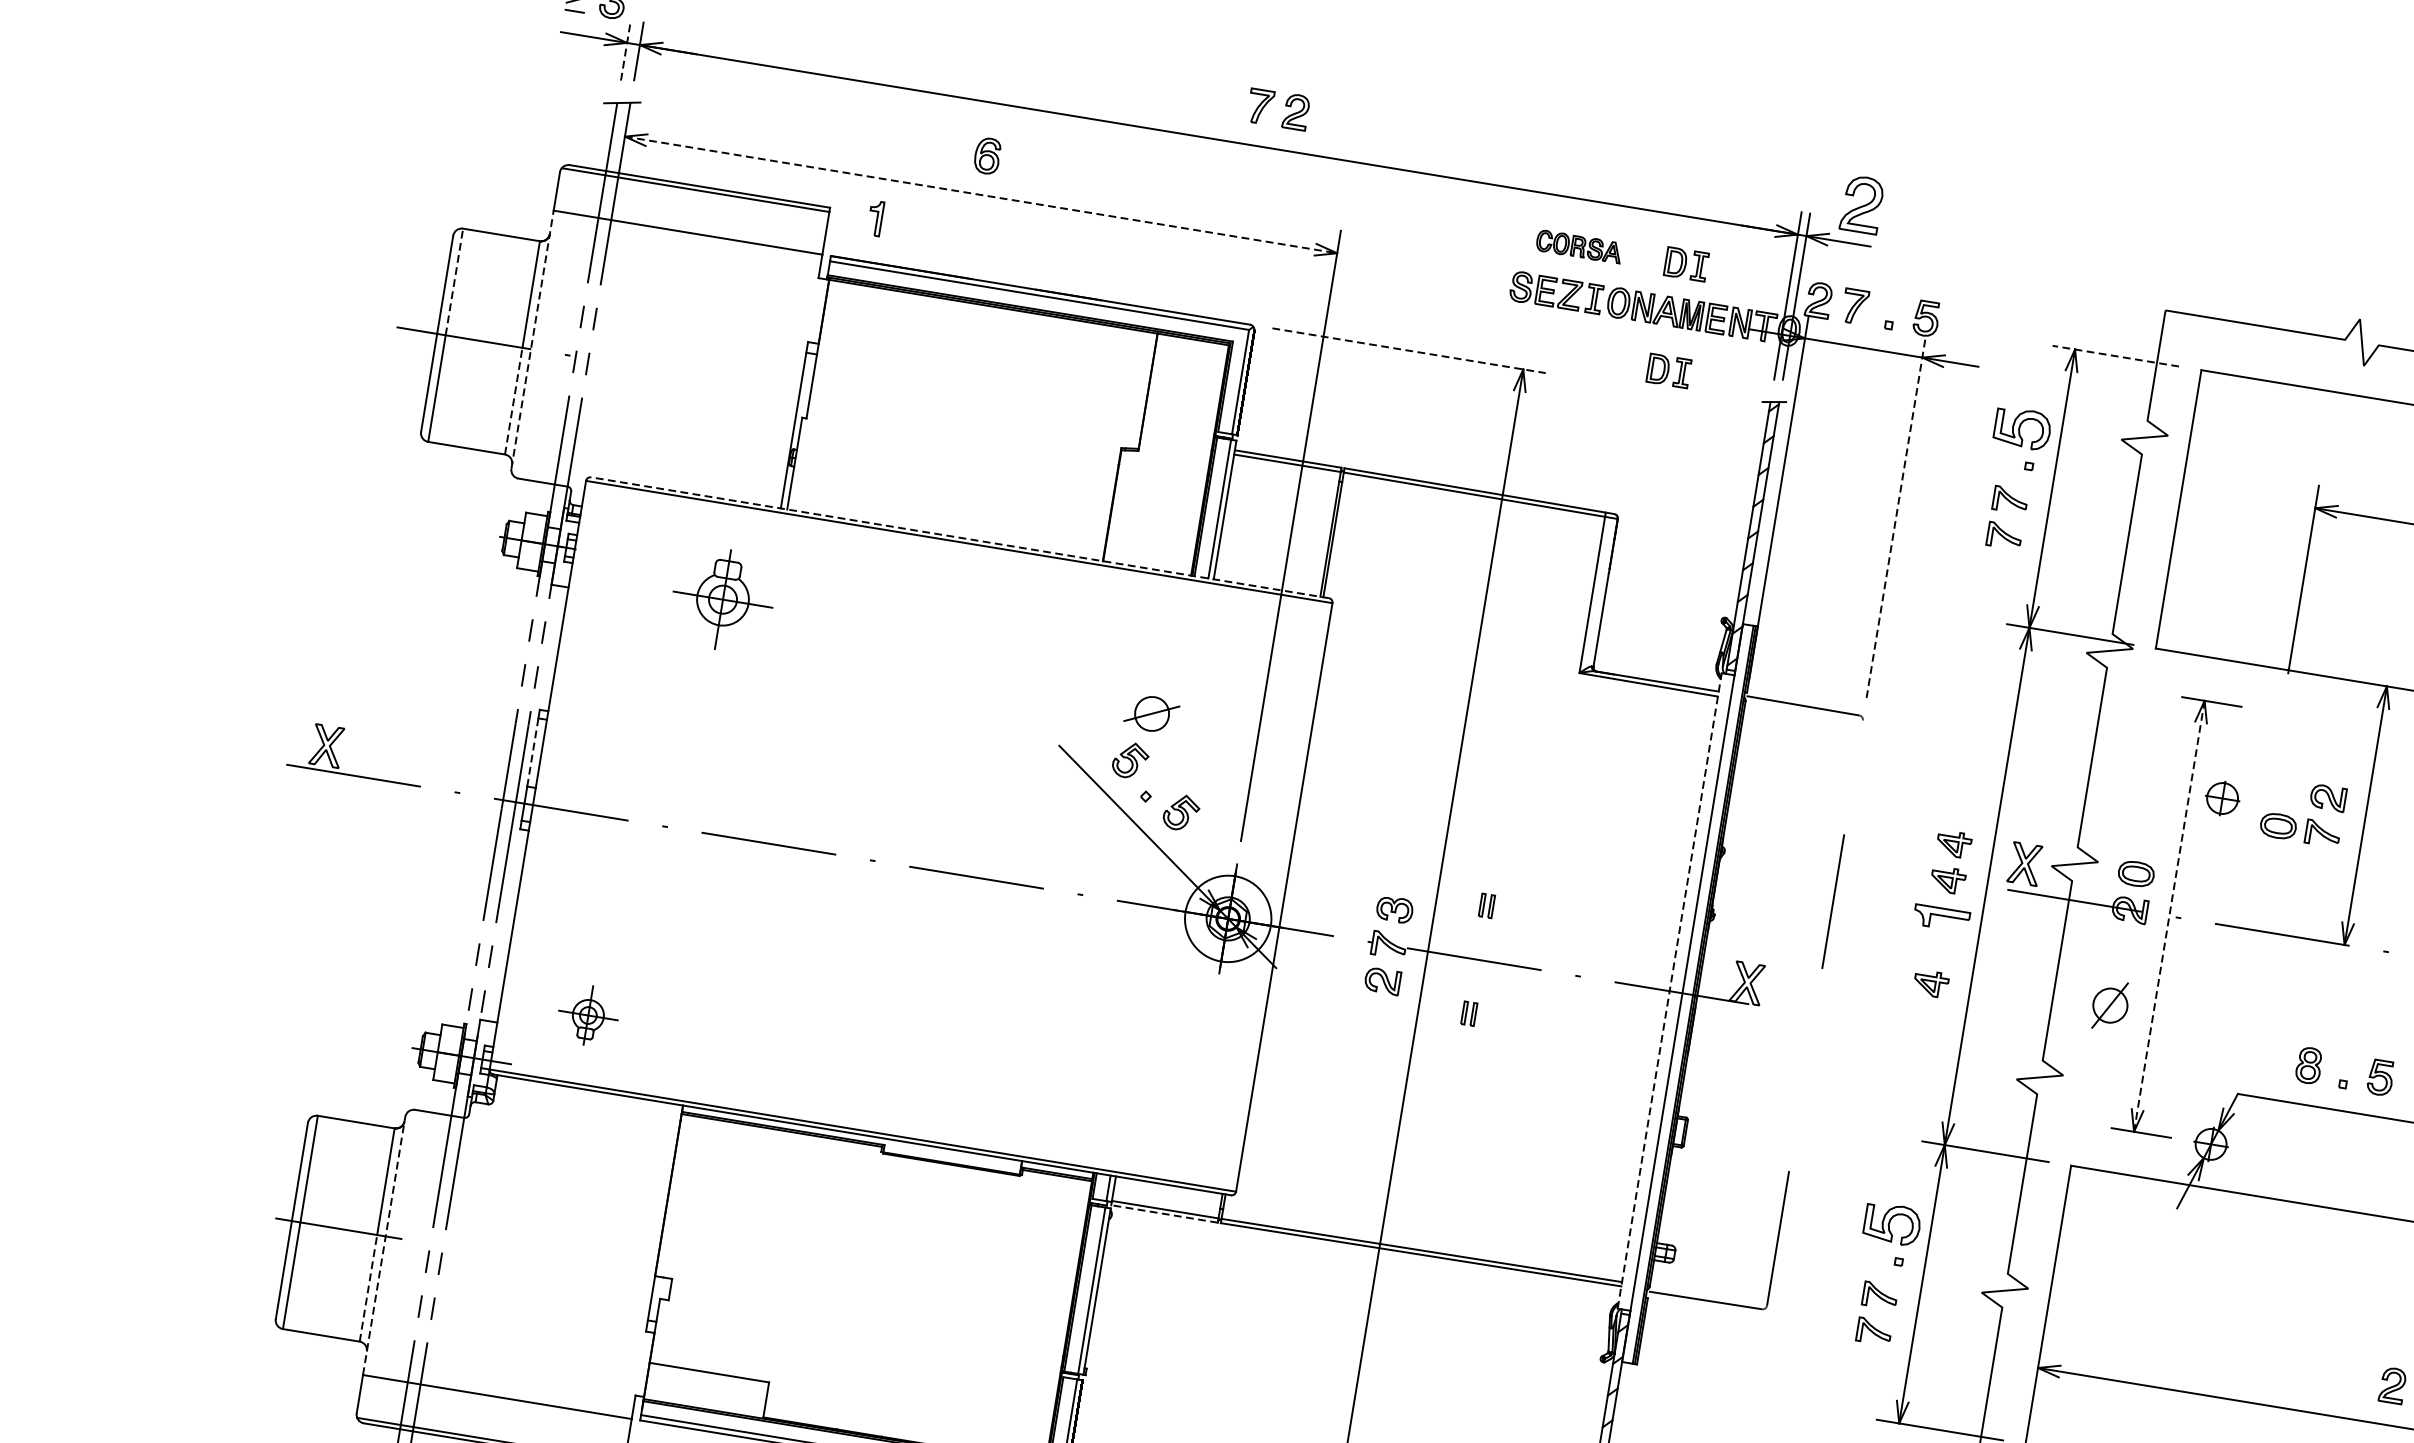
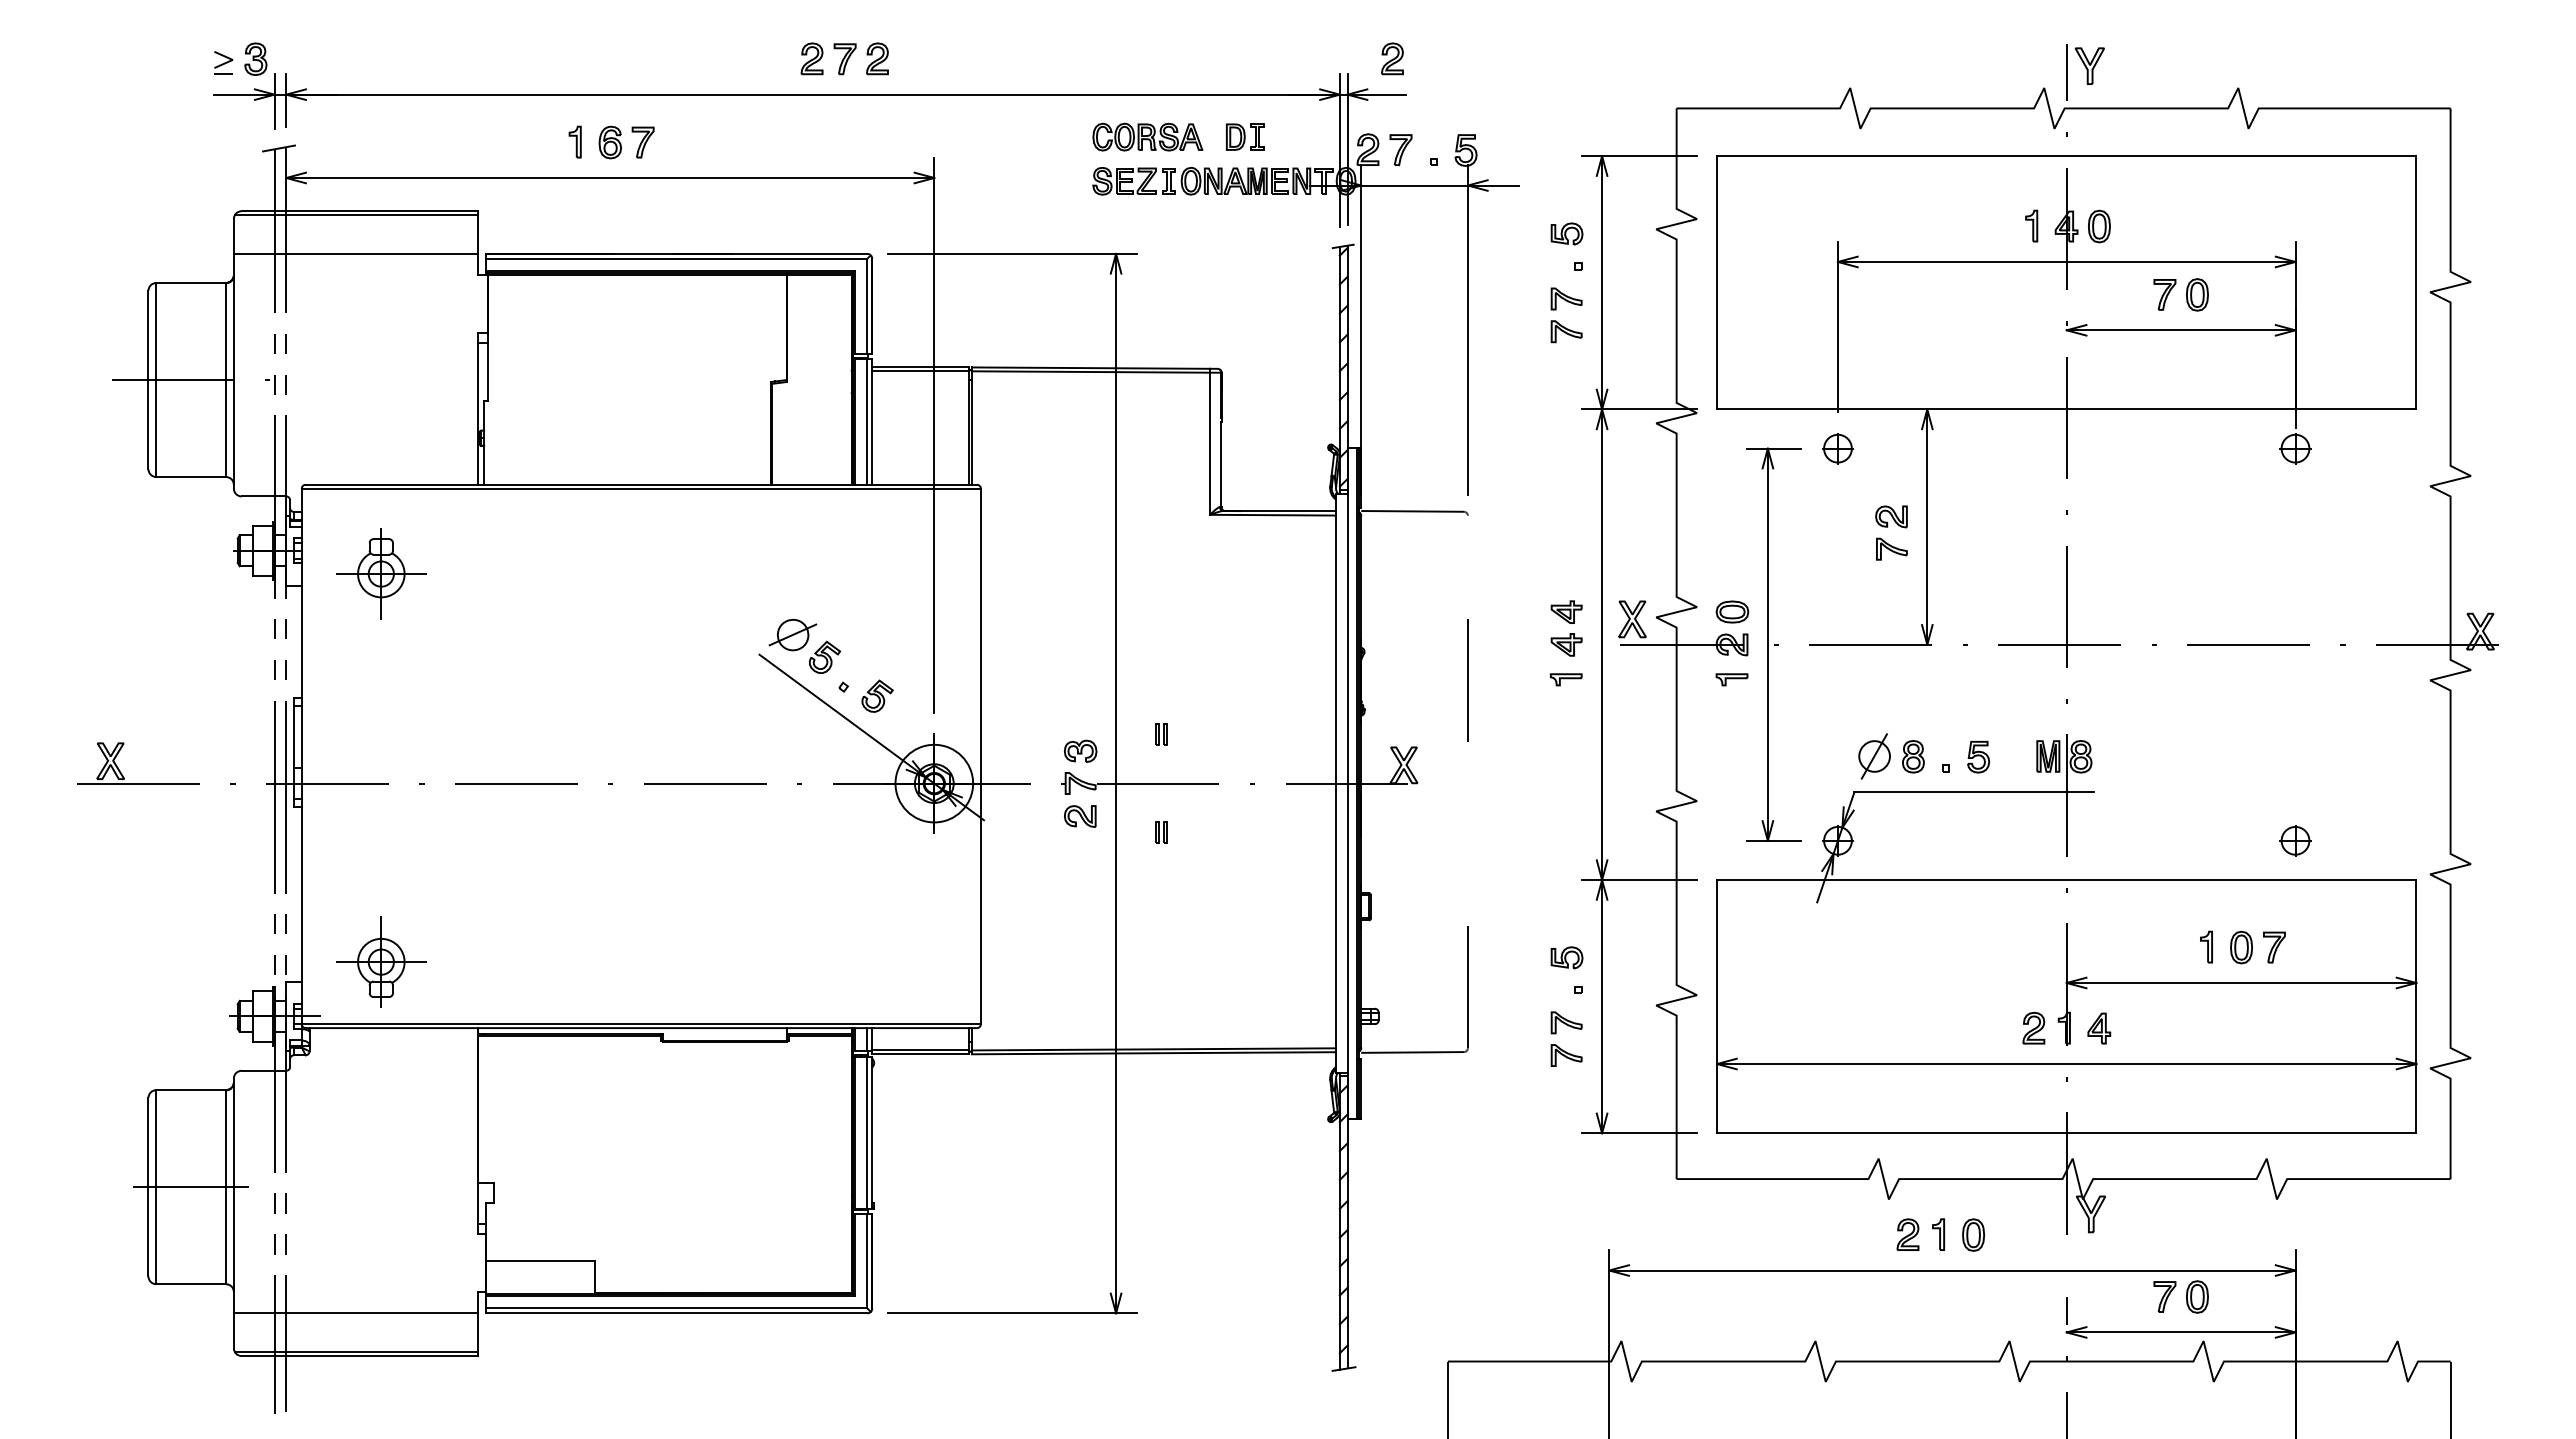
line: (625, 50) -> (274, 101), dashed -> solid
part: (1223, 99) -> (811, 58), added
part: (1022, 161) -> (642, 142), added
line: (981, 195) -> (610, 178), dashed -> solid
part: (1862, 204) -> (1392, 58), size x0.62
part: (874, 217) -> (574, 141), moved
part: (1578, 246) -> (1147, 136), size x1.43
line: (454, 282) -> (156, 331), dashed -> solid
line: (532, 338) -> (233, 370), dashed -> solid
line: (1409, 350) -> (1012, 253), dashed -> solid
line: (2115, 356) -> (1638, 156), dashed -> solid
part: (1669, 370) -> (1245, 233), removed
line: (514, 401) -> (226, 428), dashed -> solid
part: (2022, 428) -> (1566, 233), size x0.62
line: (1895, 515) -> (1467, 329), dashed -> solid
line: (960, 537) -> (641, 484), dashed -> solid
part: (723, 599) -> (381, 573), moved
part: (1151, 713) -> (792, 634), moved
line: (533, 751) -> (294, 736), dashed -> solid
part: (2222, 798) -> (1837, 448), moved
part: (2278, 825) -> (1851, 548), removed
line: (2168, 915) -> (1767, 644), dashed -> solid
part: (1940, 918) -> (1565, 679), size x0.62
part: (2123, 947) -> (1731, 679), added
part: (1931, 983) -> (1566, 738), removed
line: (1670, 990) -> (1336, 782), dashed -> solid
part: (2110, 1005) -> (1874, 756), moved
part: (588, 1014) -> (381, 961), size x1.67
line: (1164, 1214) -> (920, 1054), dashed -> solid
part: (1891, 1223) -> (1566, 957), size x0.62
line: (383, 1245) -> (233, 1195), dashed -> solid
line: (368, 1288) -> (226, 1235), dashed -> solid

